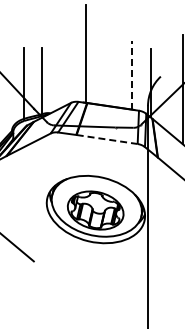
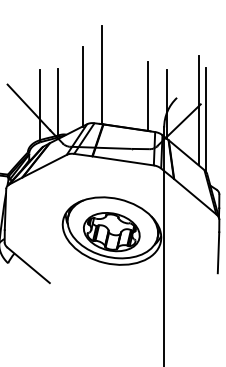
line: (66, 65) -> (82, 86), added
line: (132, 75) -> (148, 96), dashed -> solid
line: (107, 139) -> (123, 160), dashed -> solid

